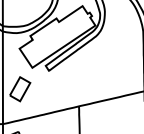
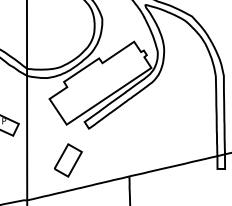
part: (20, 89) -> (68, 160), moved

